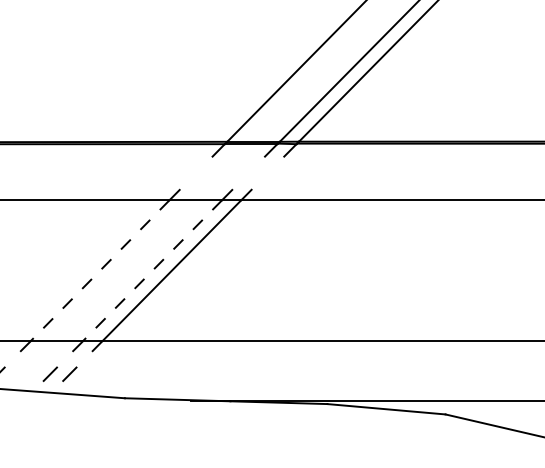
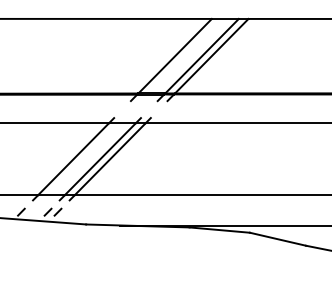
line: (100, 271) -> (73, 159), dashed -> solid
line: (152, 271) -> (100, 159), dashed -> solid

